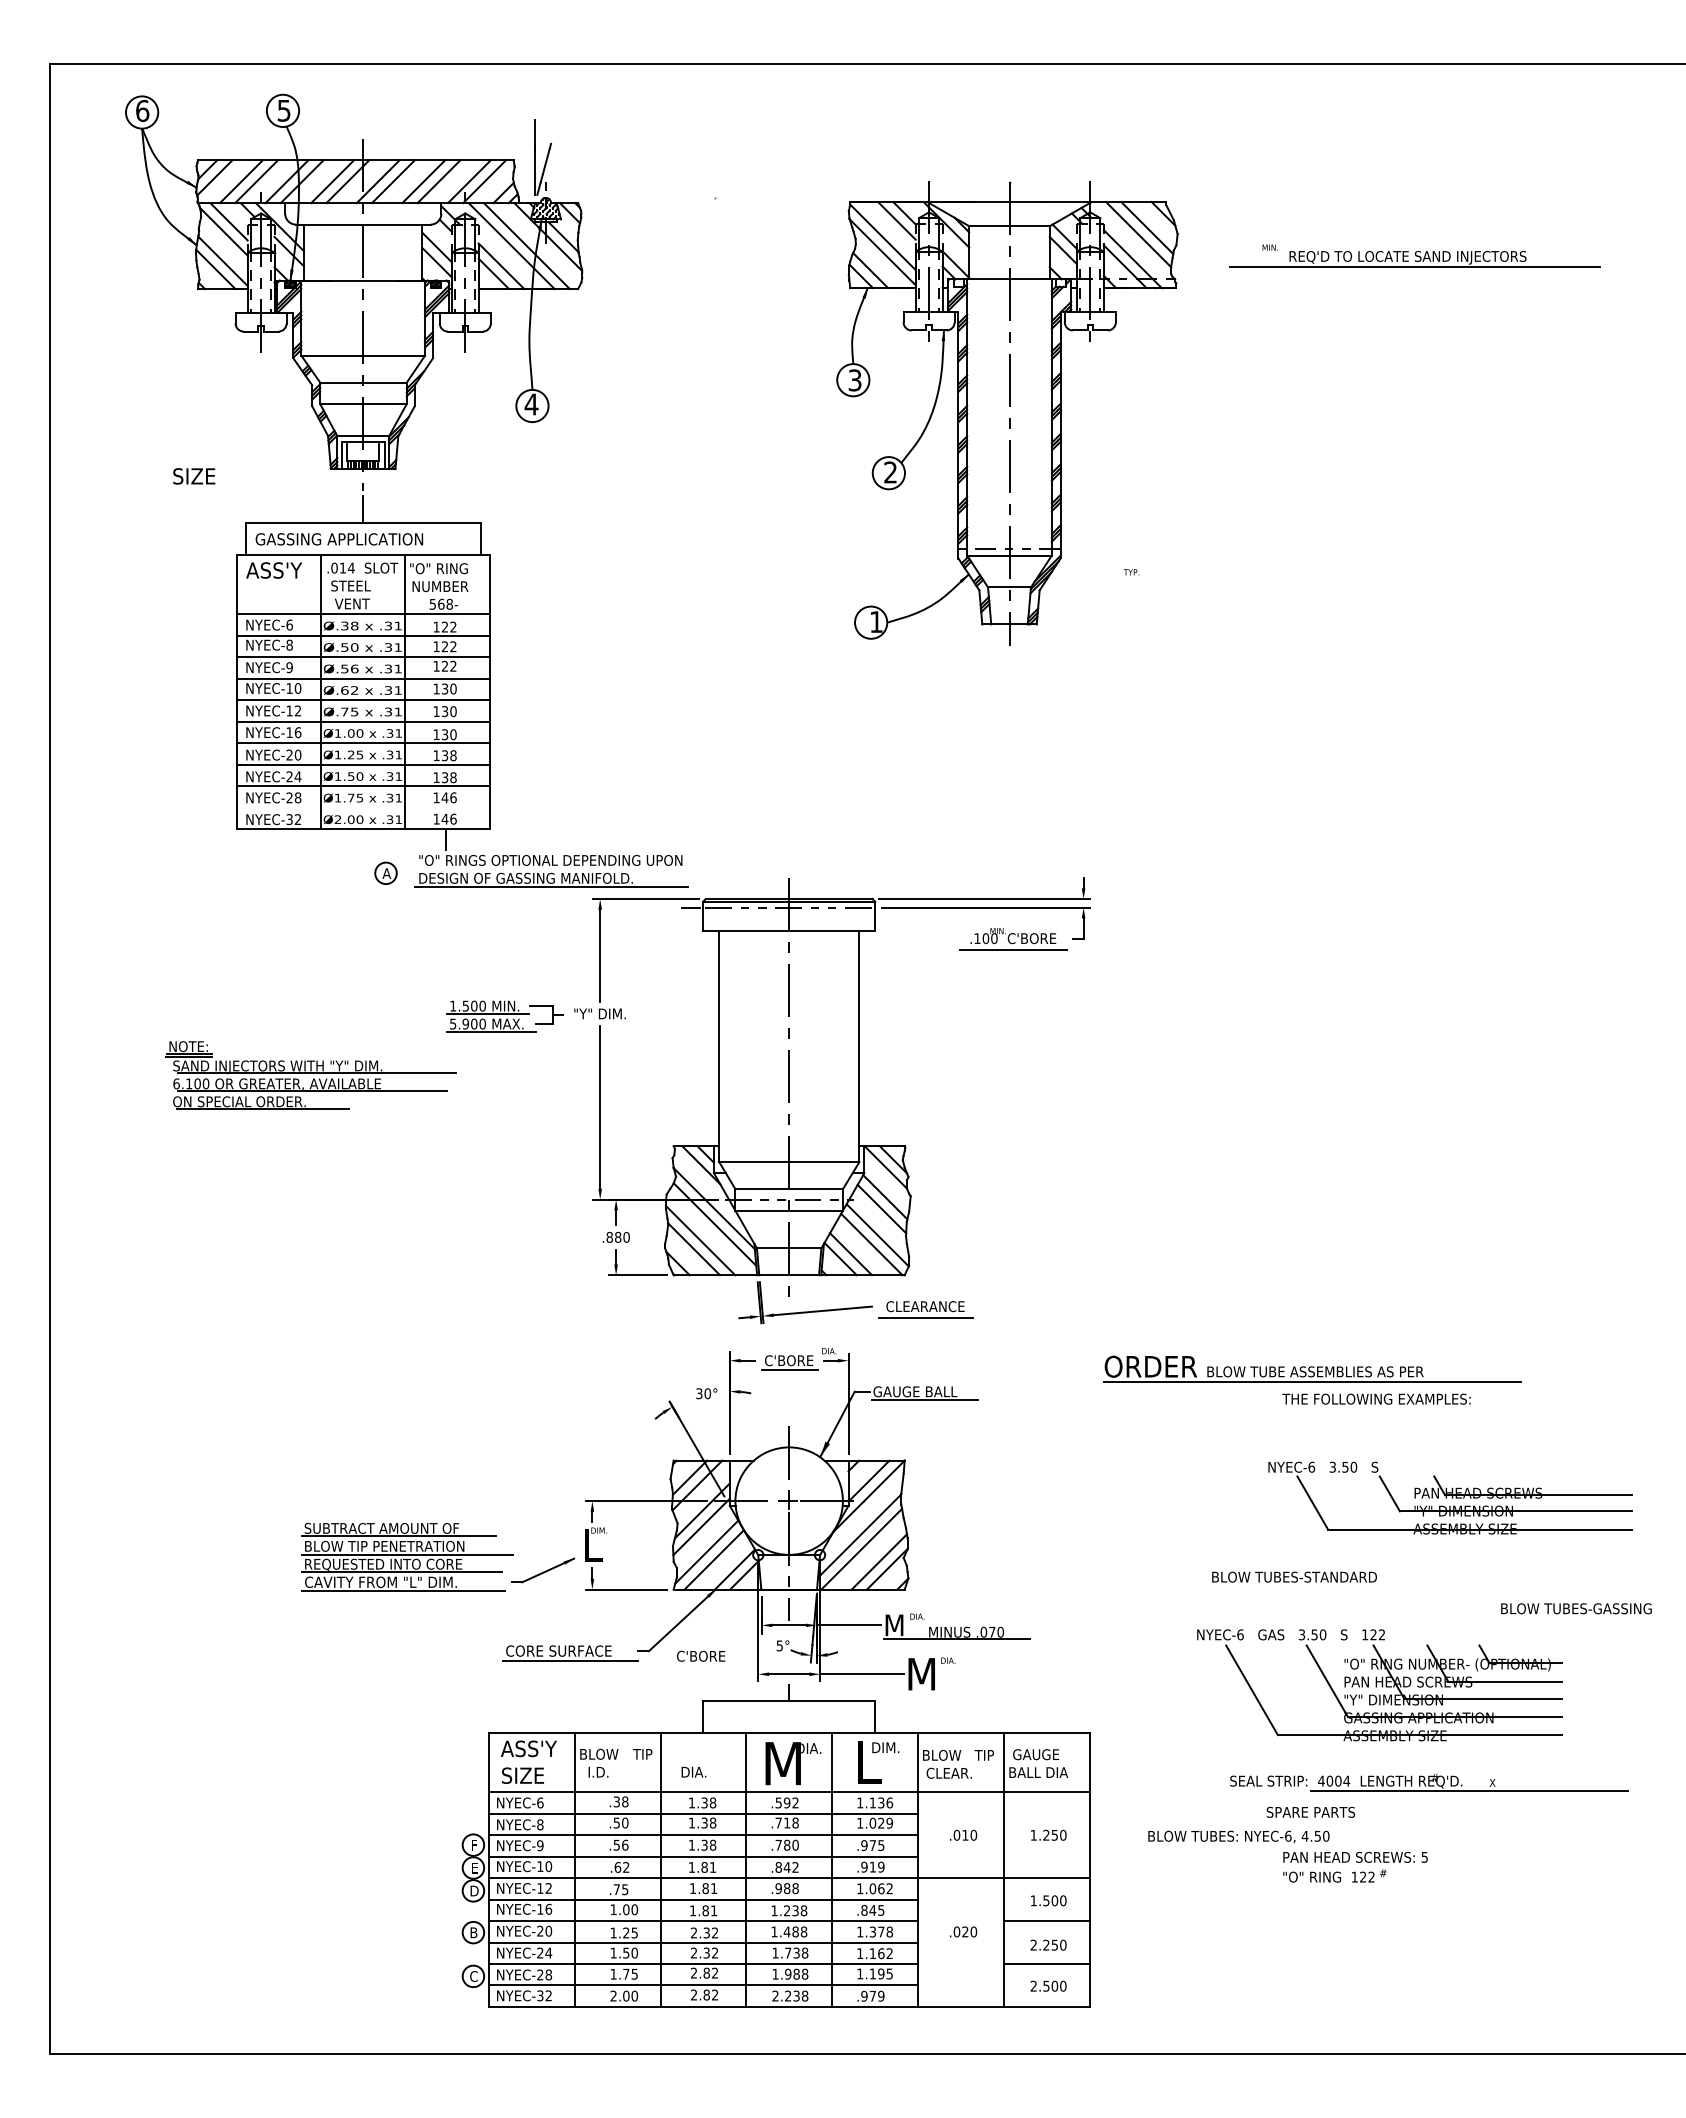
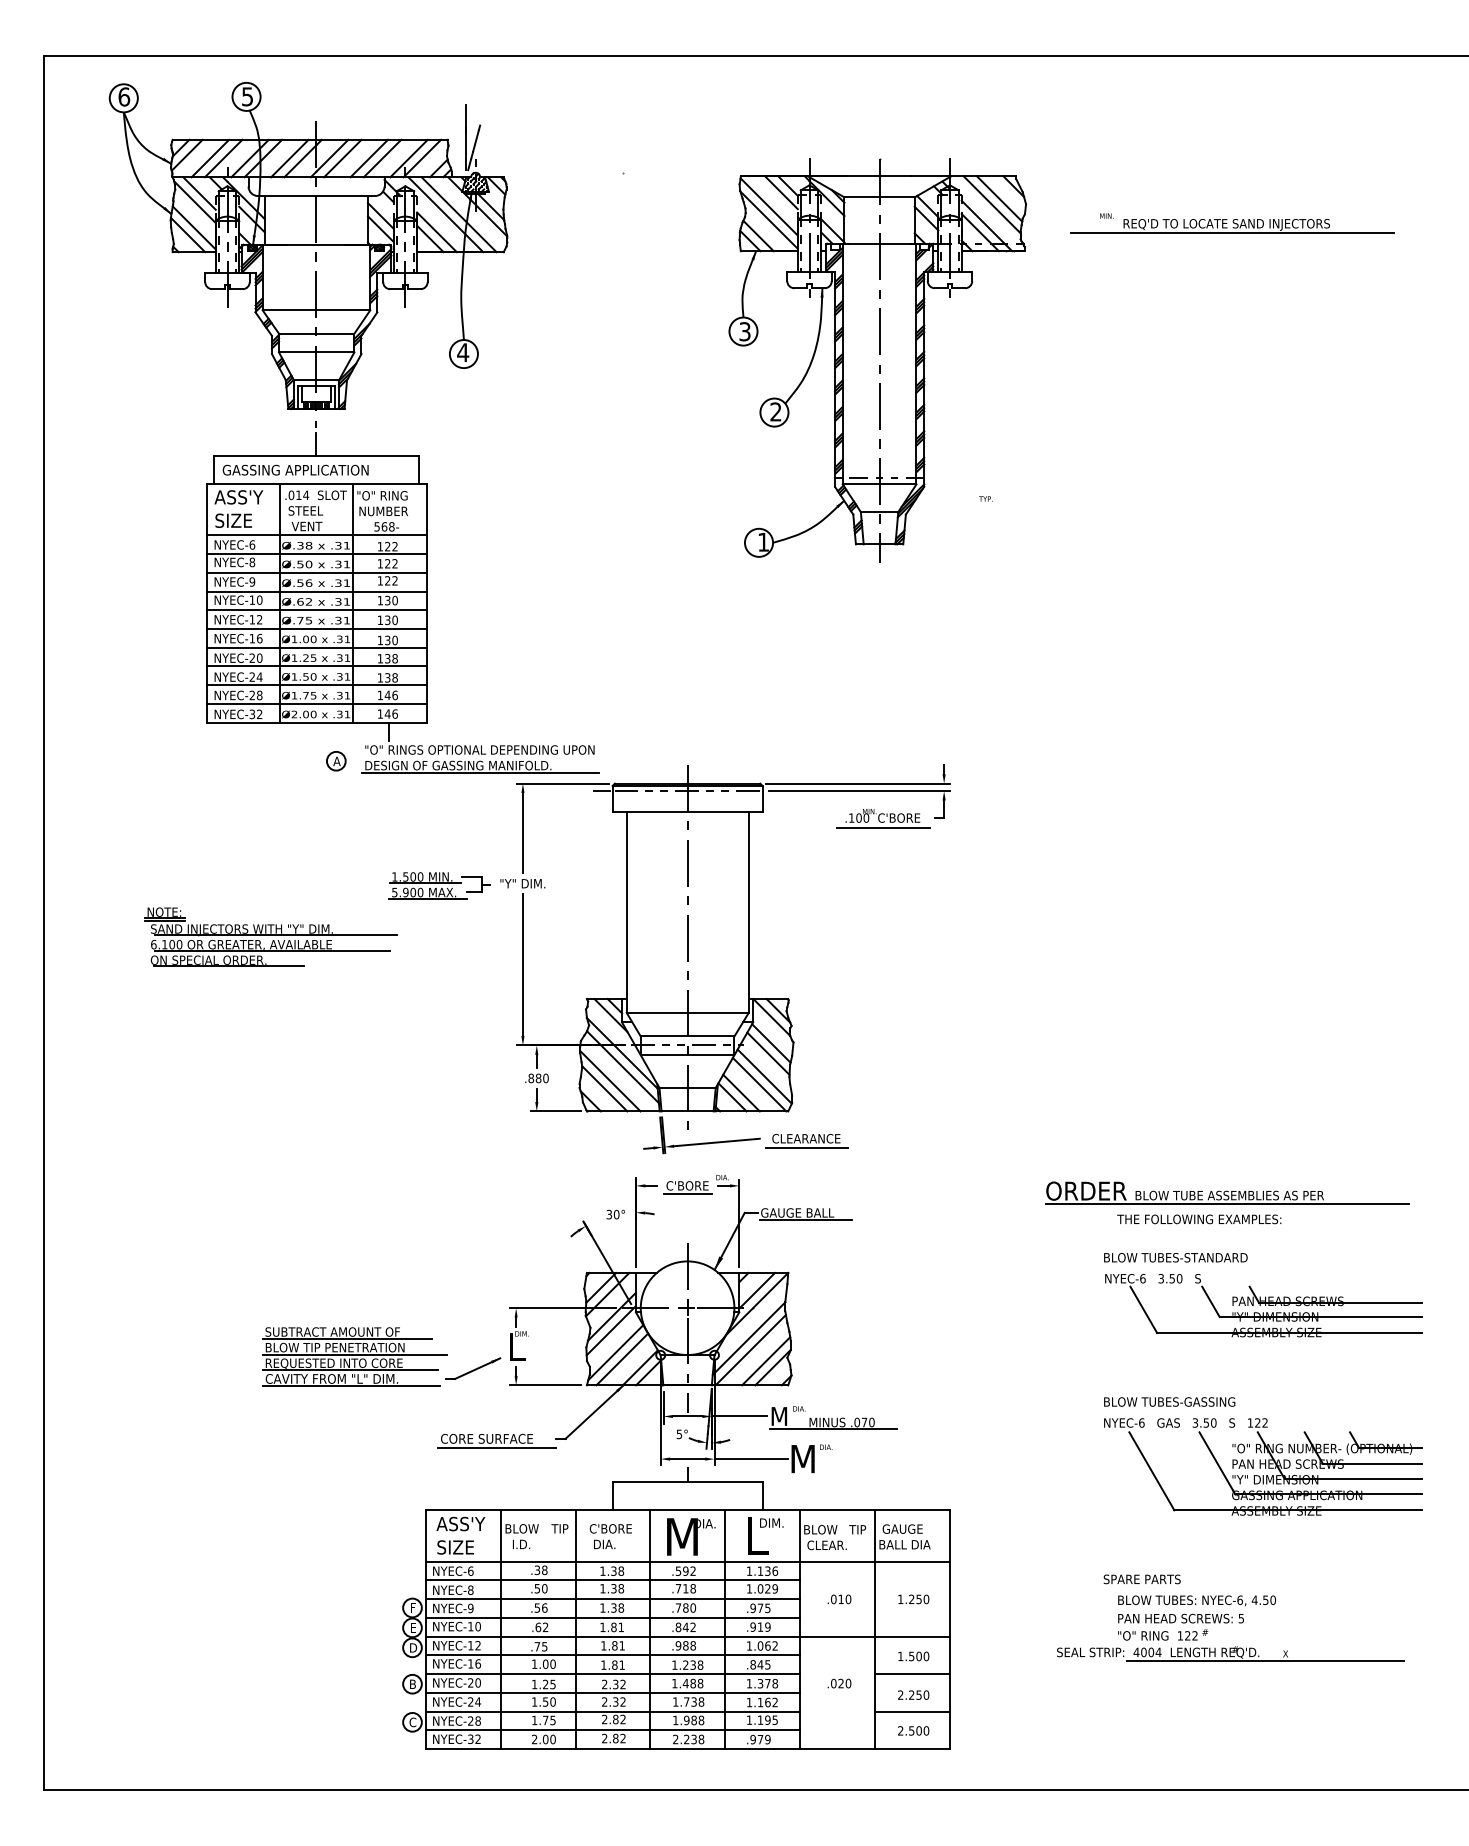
text: (194, 476) -> (233, 520), moved
line: (363, 807) -> (316, 703), added
part: (1312, 1368) -> (1227, 1192), moved
text: (1294, 1576) -> (1175, 1257), moved
text: (1576, 1608) -> (1169, 1401), moved
text: (701, 1655) -> (611, 1528), moved
part: (1379, 1685) -> (1262, 1467), moved
part: (1429, 1782) -> (1230, 1653), moved
text: (1238, 1836) -> (1196, 1600), moved

